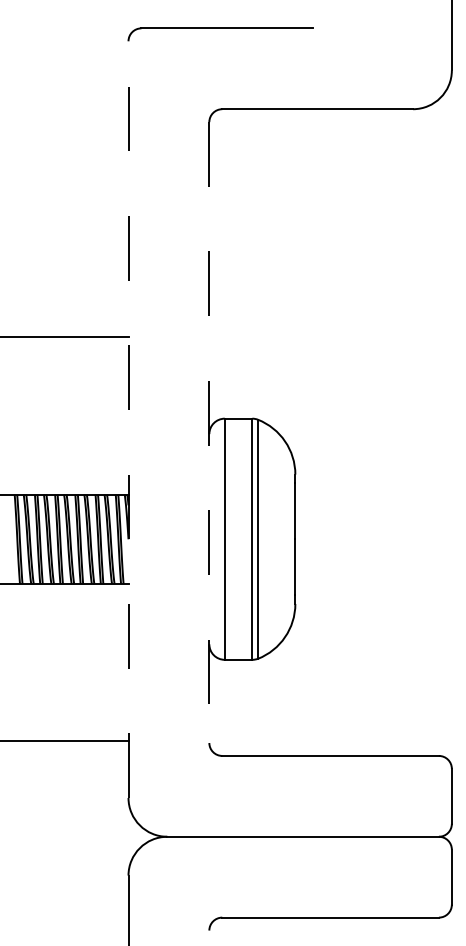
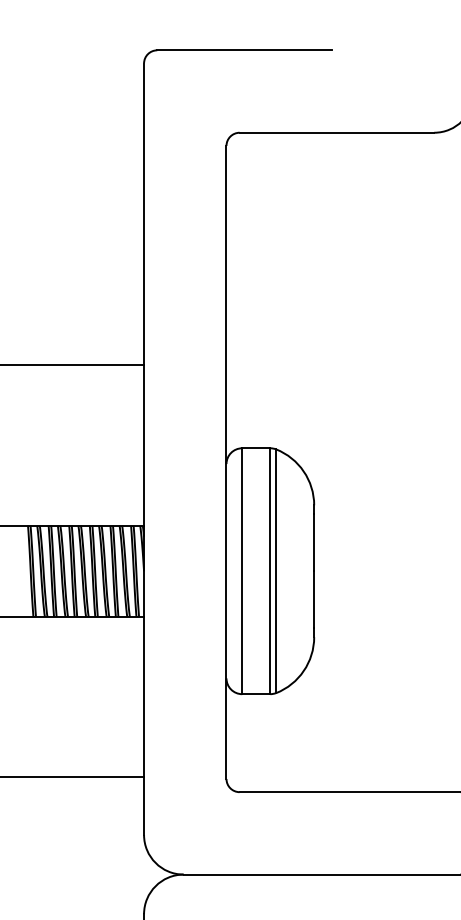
line: (128, 419) -> (144, 449), dashed -> solid
line: (209, 433) -> (226, 463), dashed -> solid

